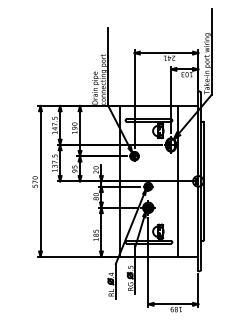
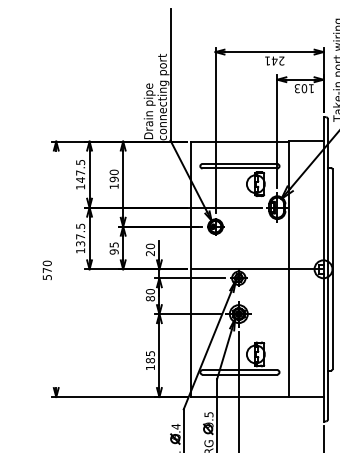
line: (40, 181) -> (56, 269), removed

